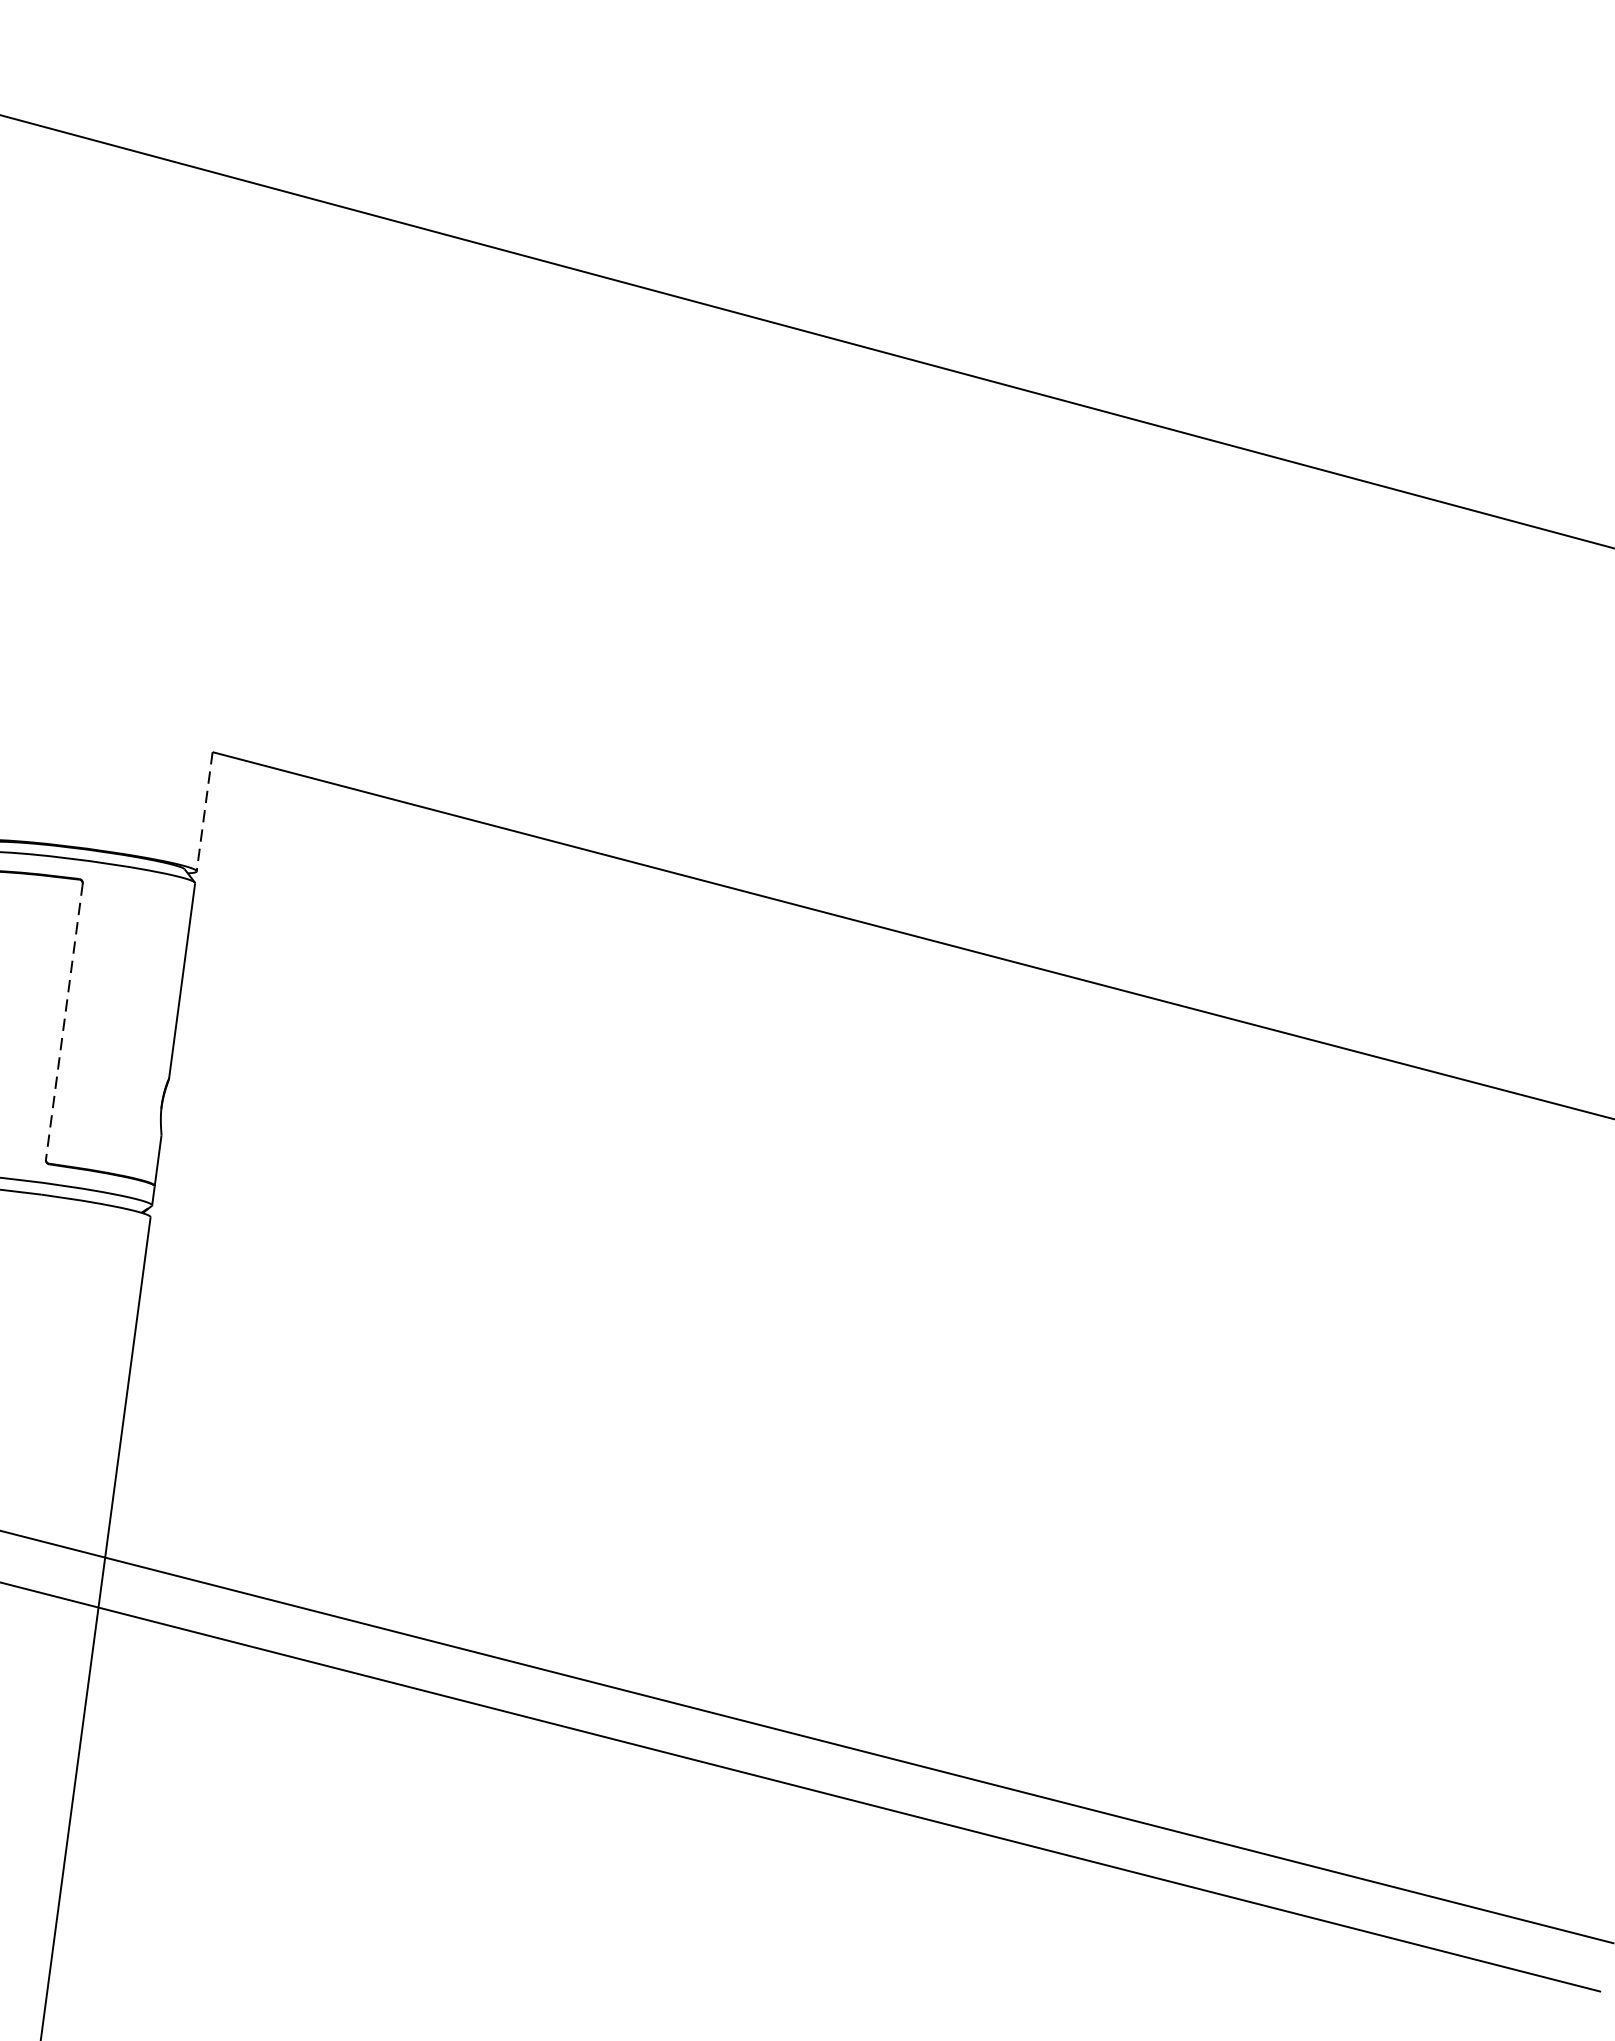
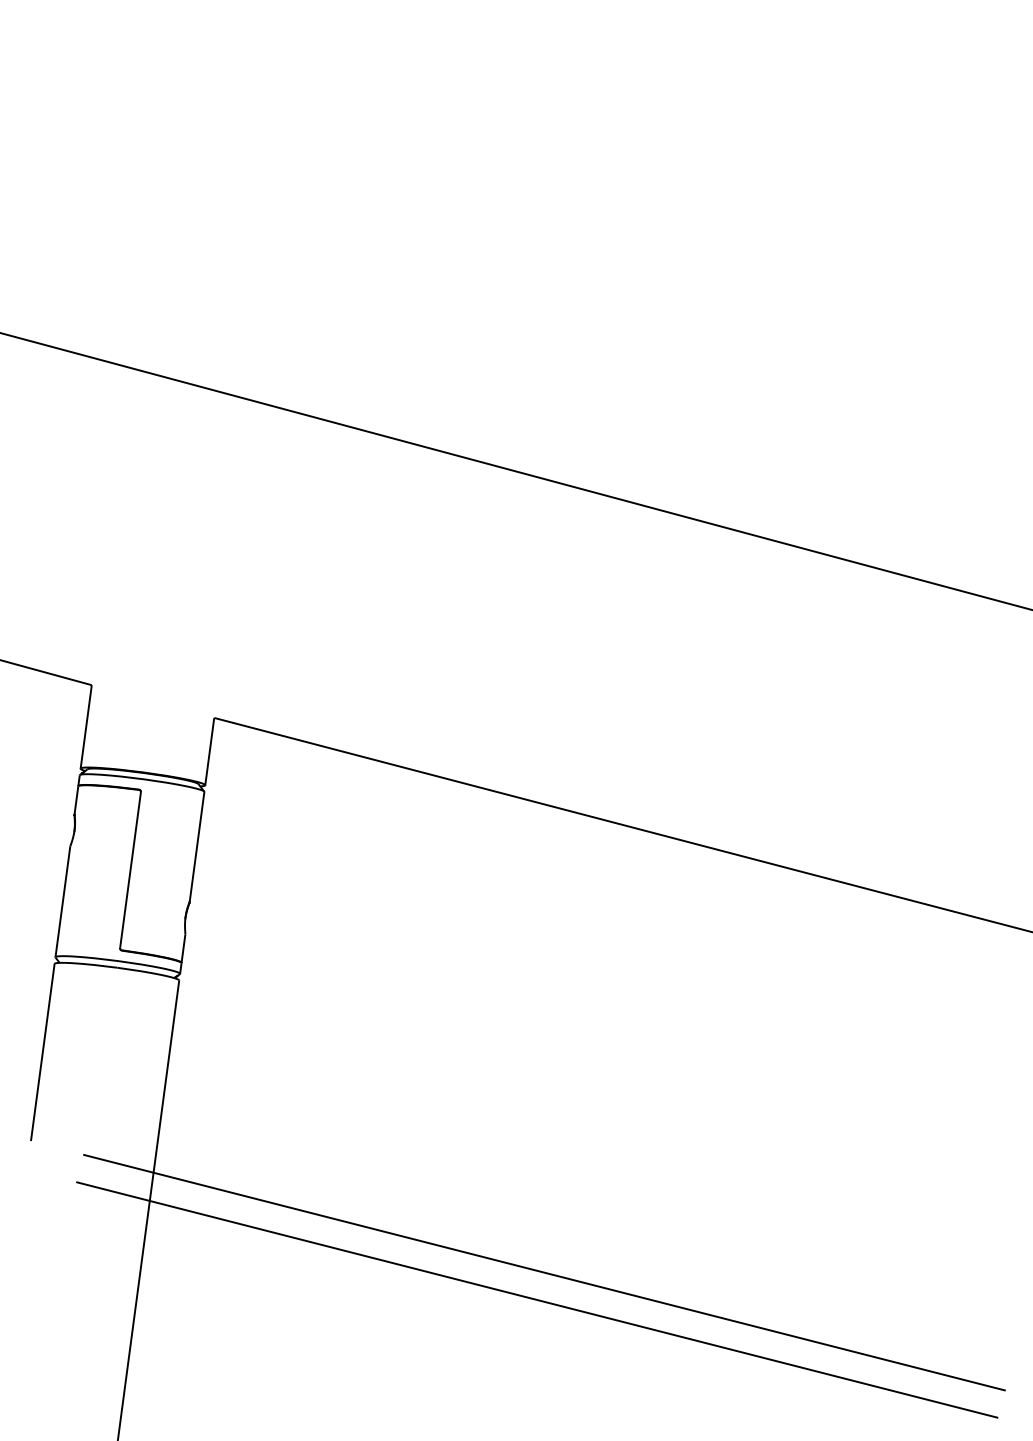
line: (204, 811) -> (209, 751), dashed -> solid
line: (64, 1020) -> (130, 869), dashed -> solid

